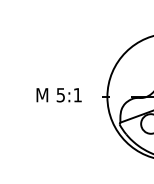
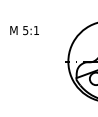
text: (58, 95) -> (24, 30), moved

